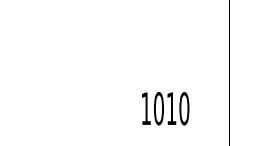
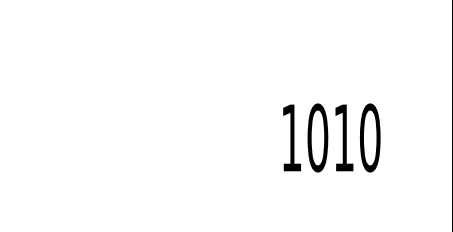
text: (165, 108) -> (331, 137), moved

